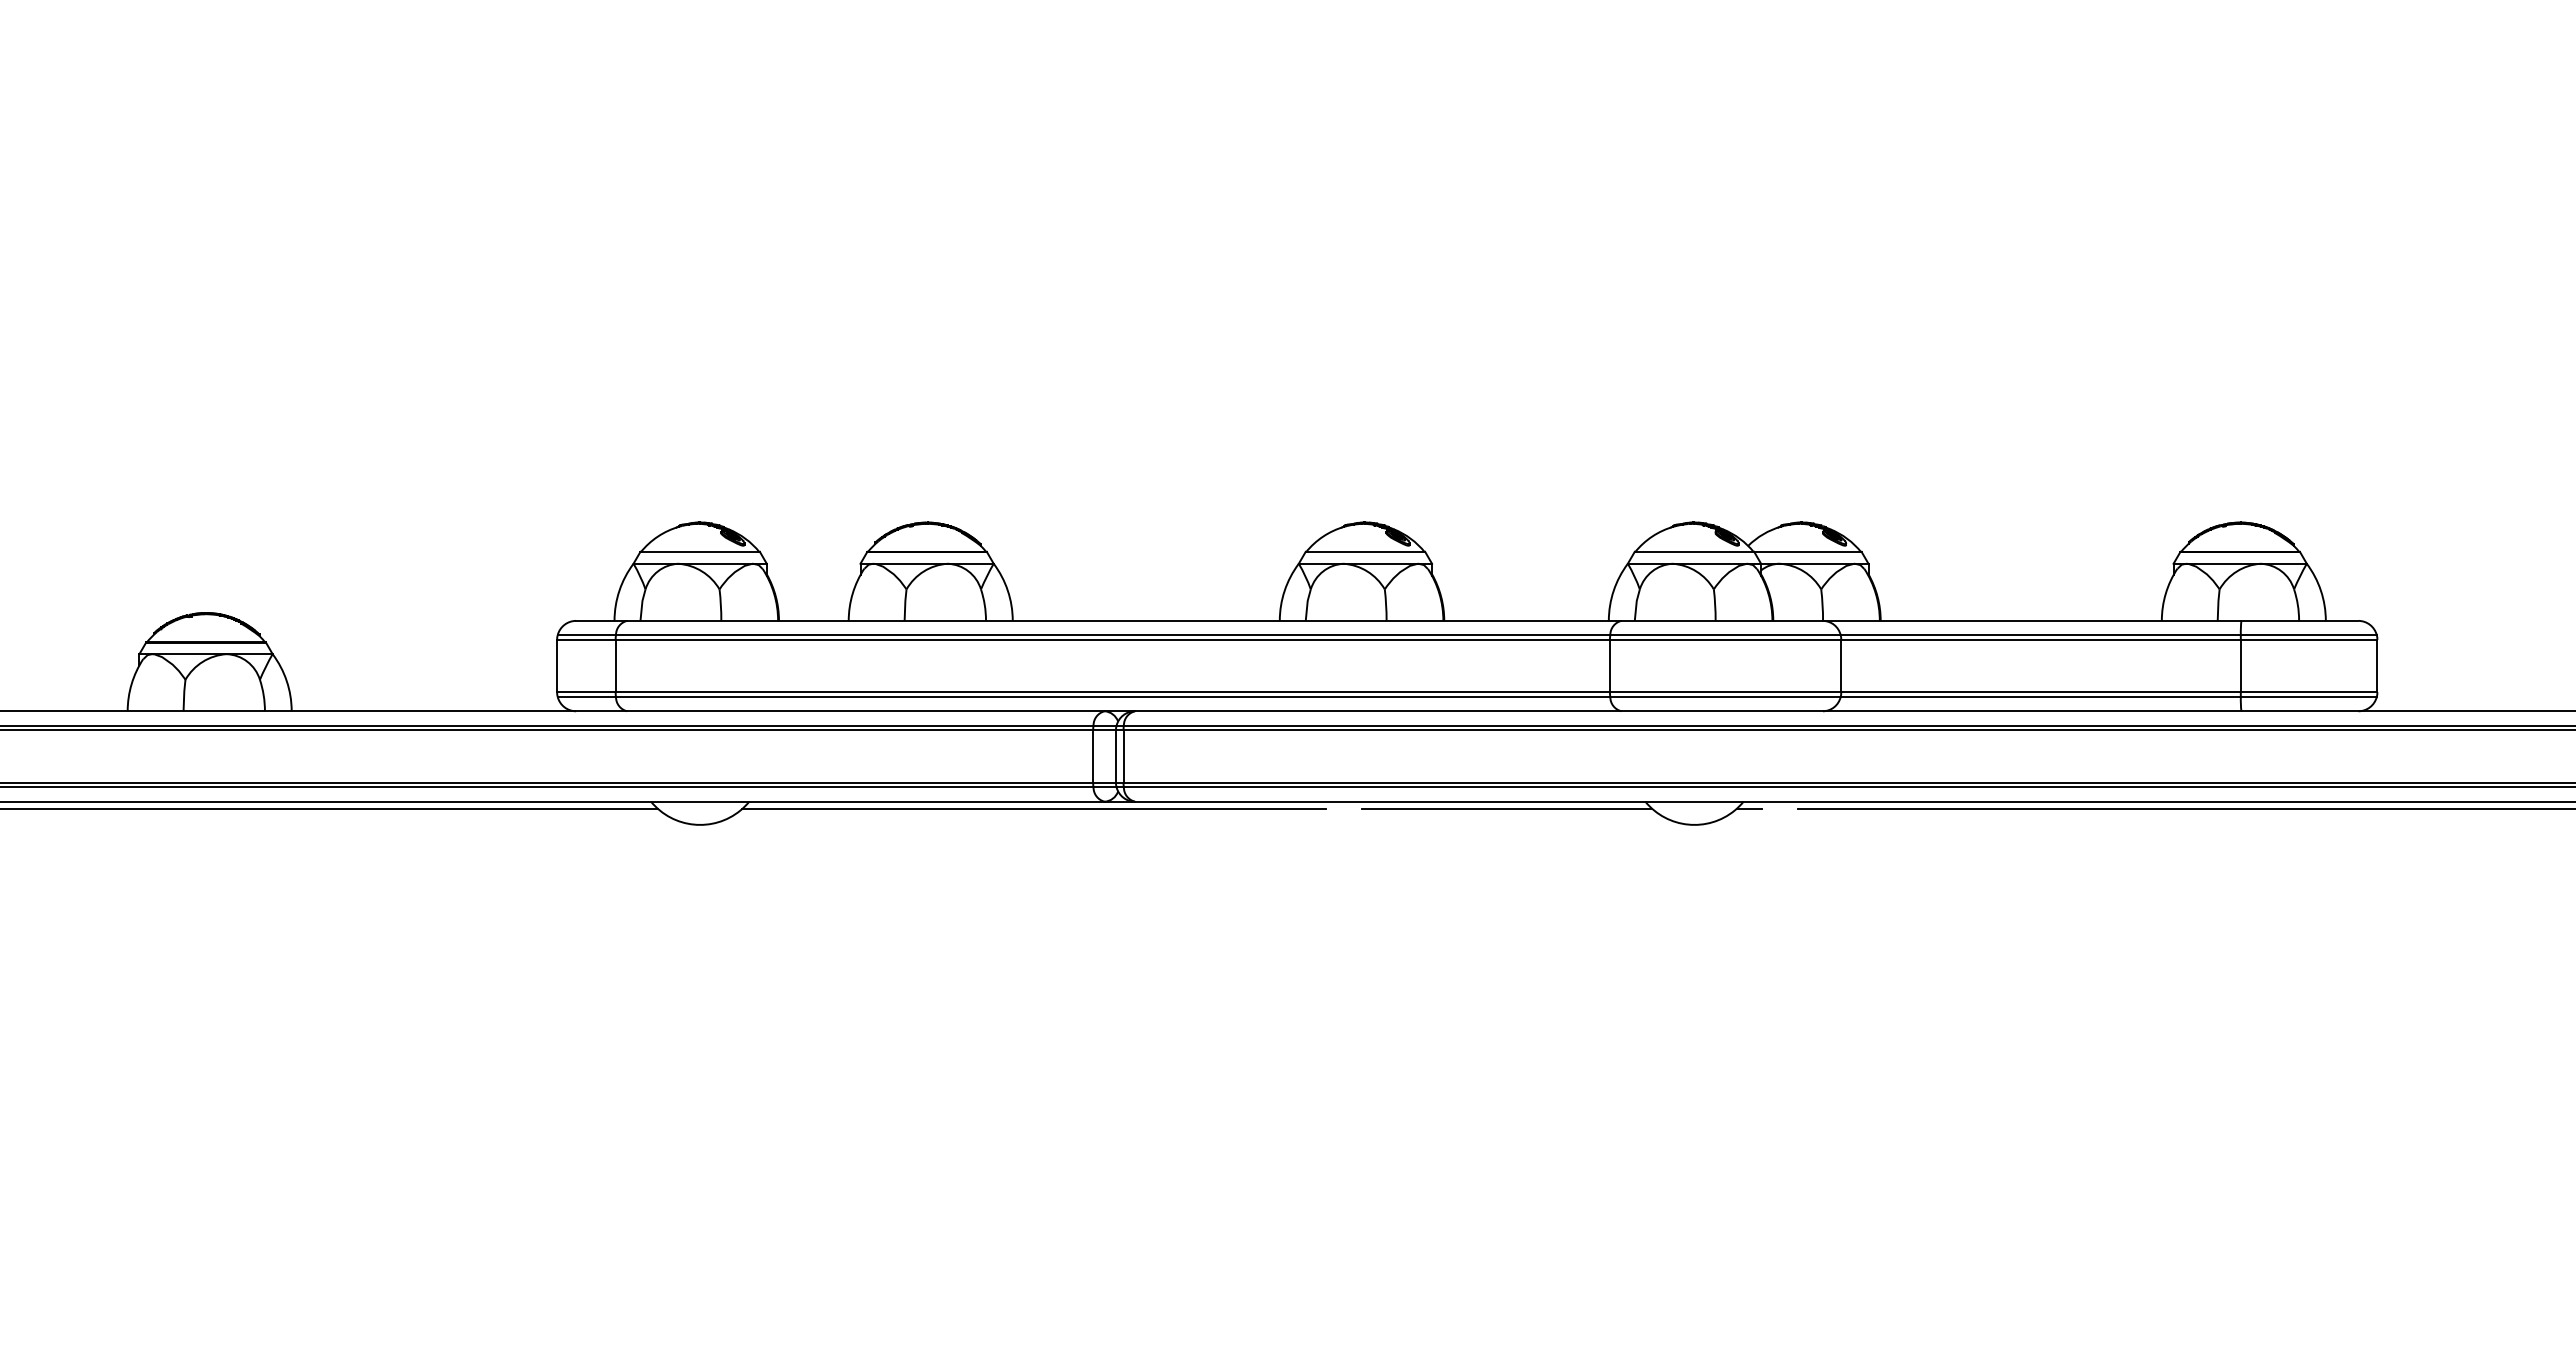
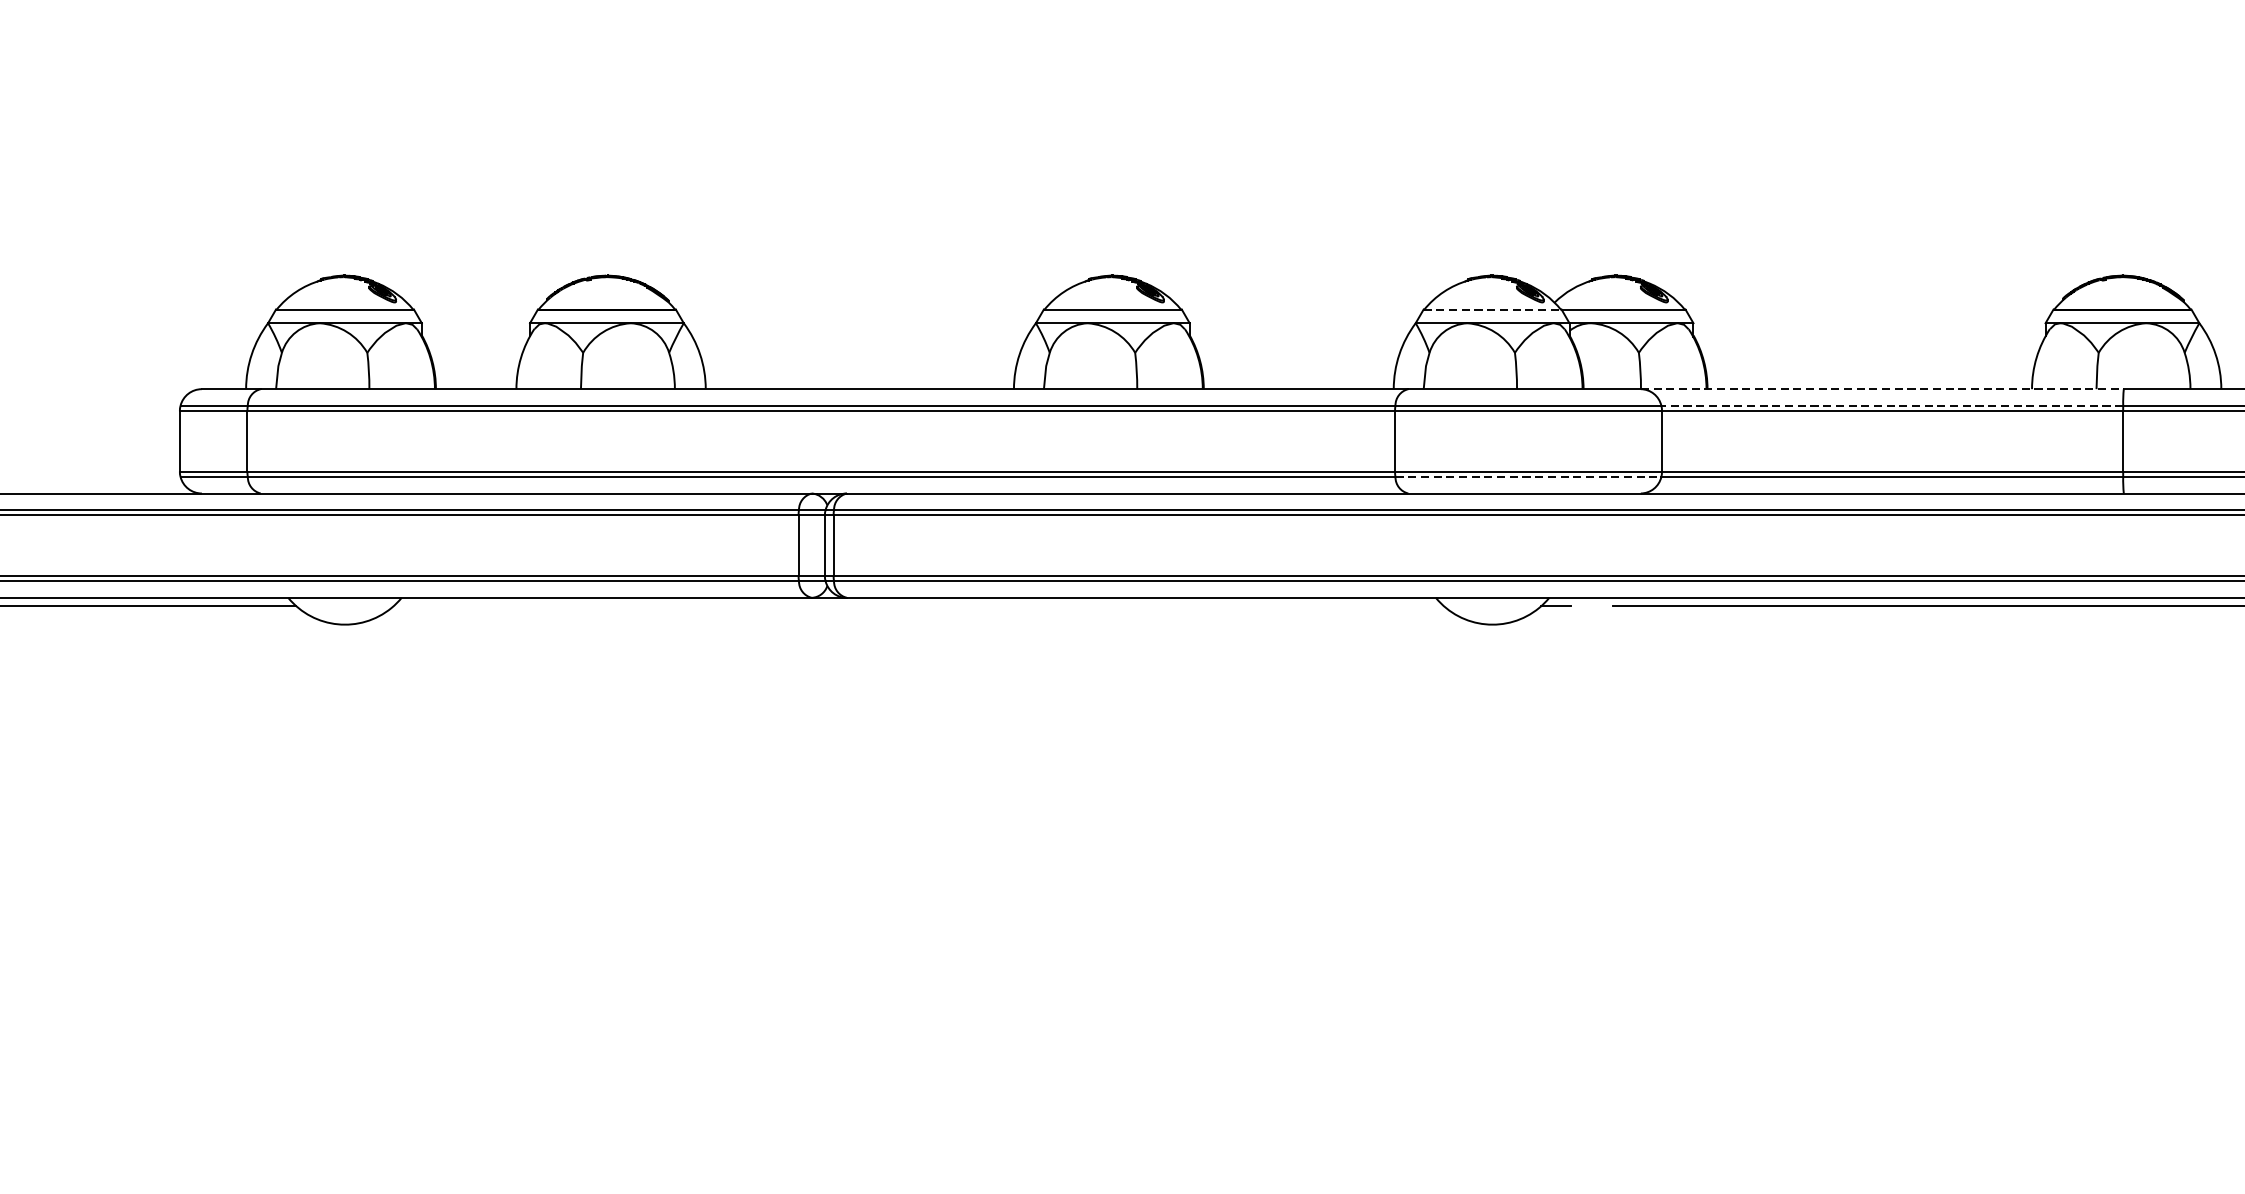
line: (1694, 551) -> (1492, 309), solid -> dashed
line: (2032, 620) -> (1882, 388), solid -> dashed
line: (2040, 635) -> (1891, 406), solid -> dashed
line: (1726, 697) -> (1529, 477), solid -> dashed
line: (1033, 808) -> (729, 605), removed
line: (1506, 808) -> (1275, 605), removed

